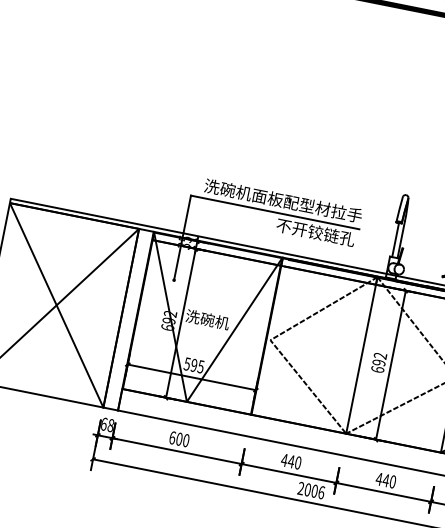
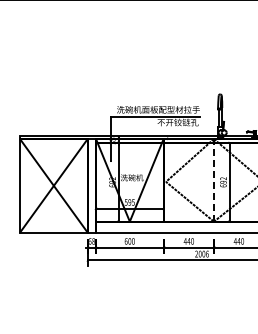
line: (360, 357) -> (213, 181), solid -> dashed

